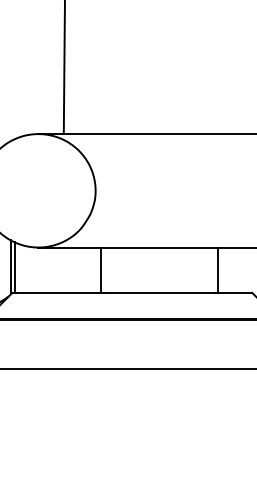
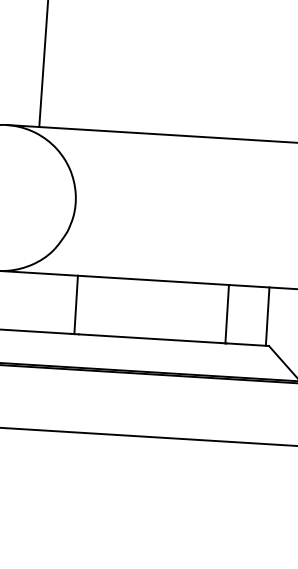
line: (249, 269) -> (267, 315), added

